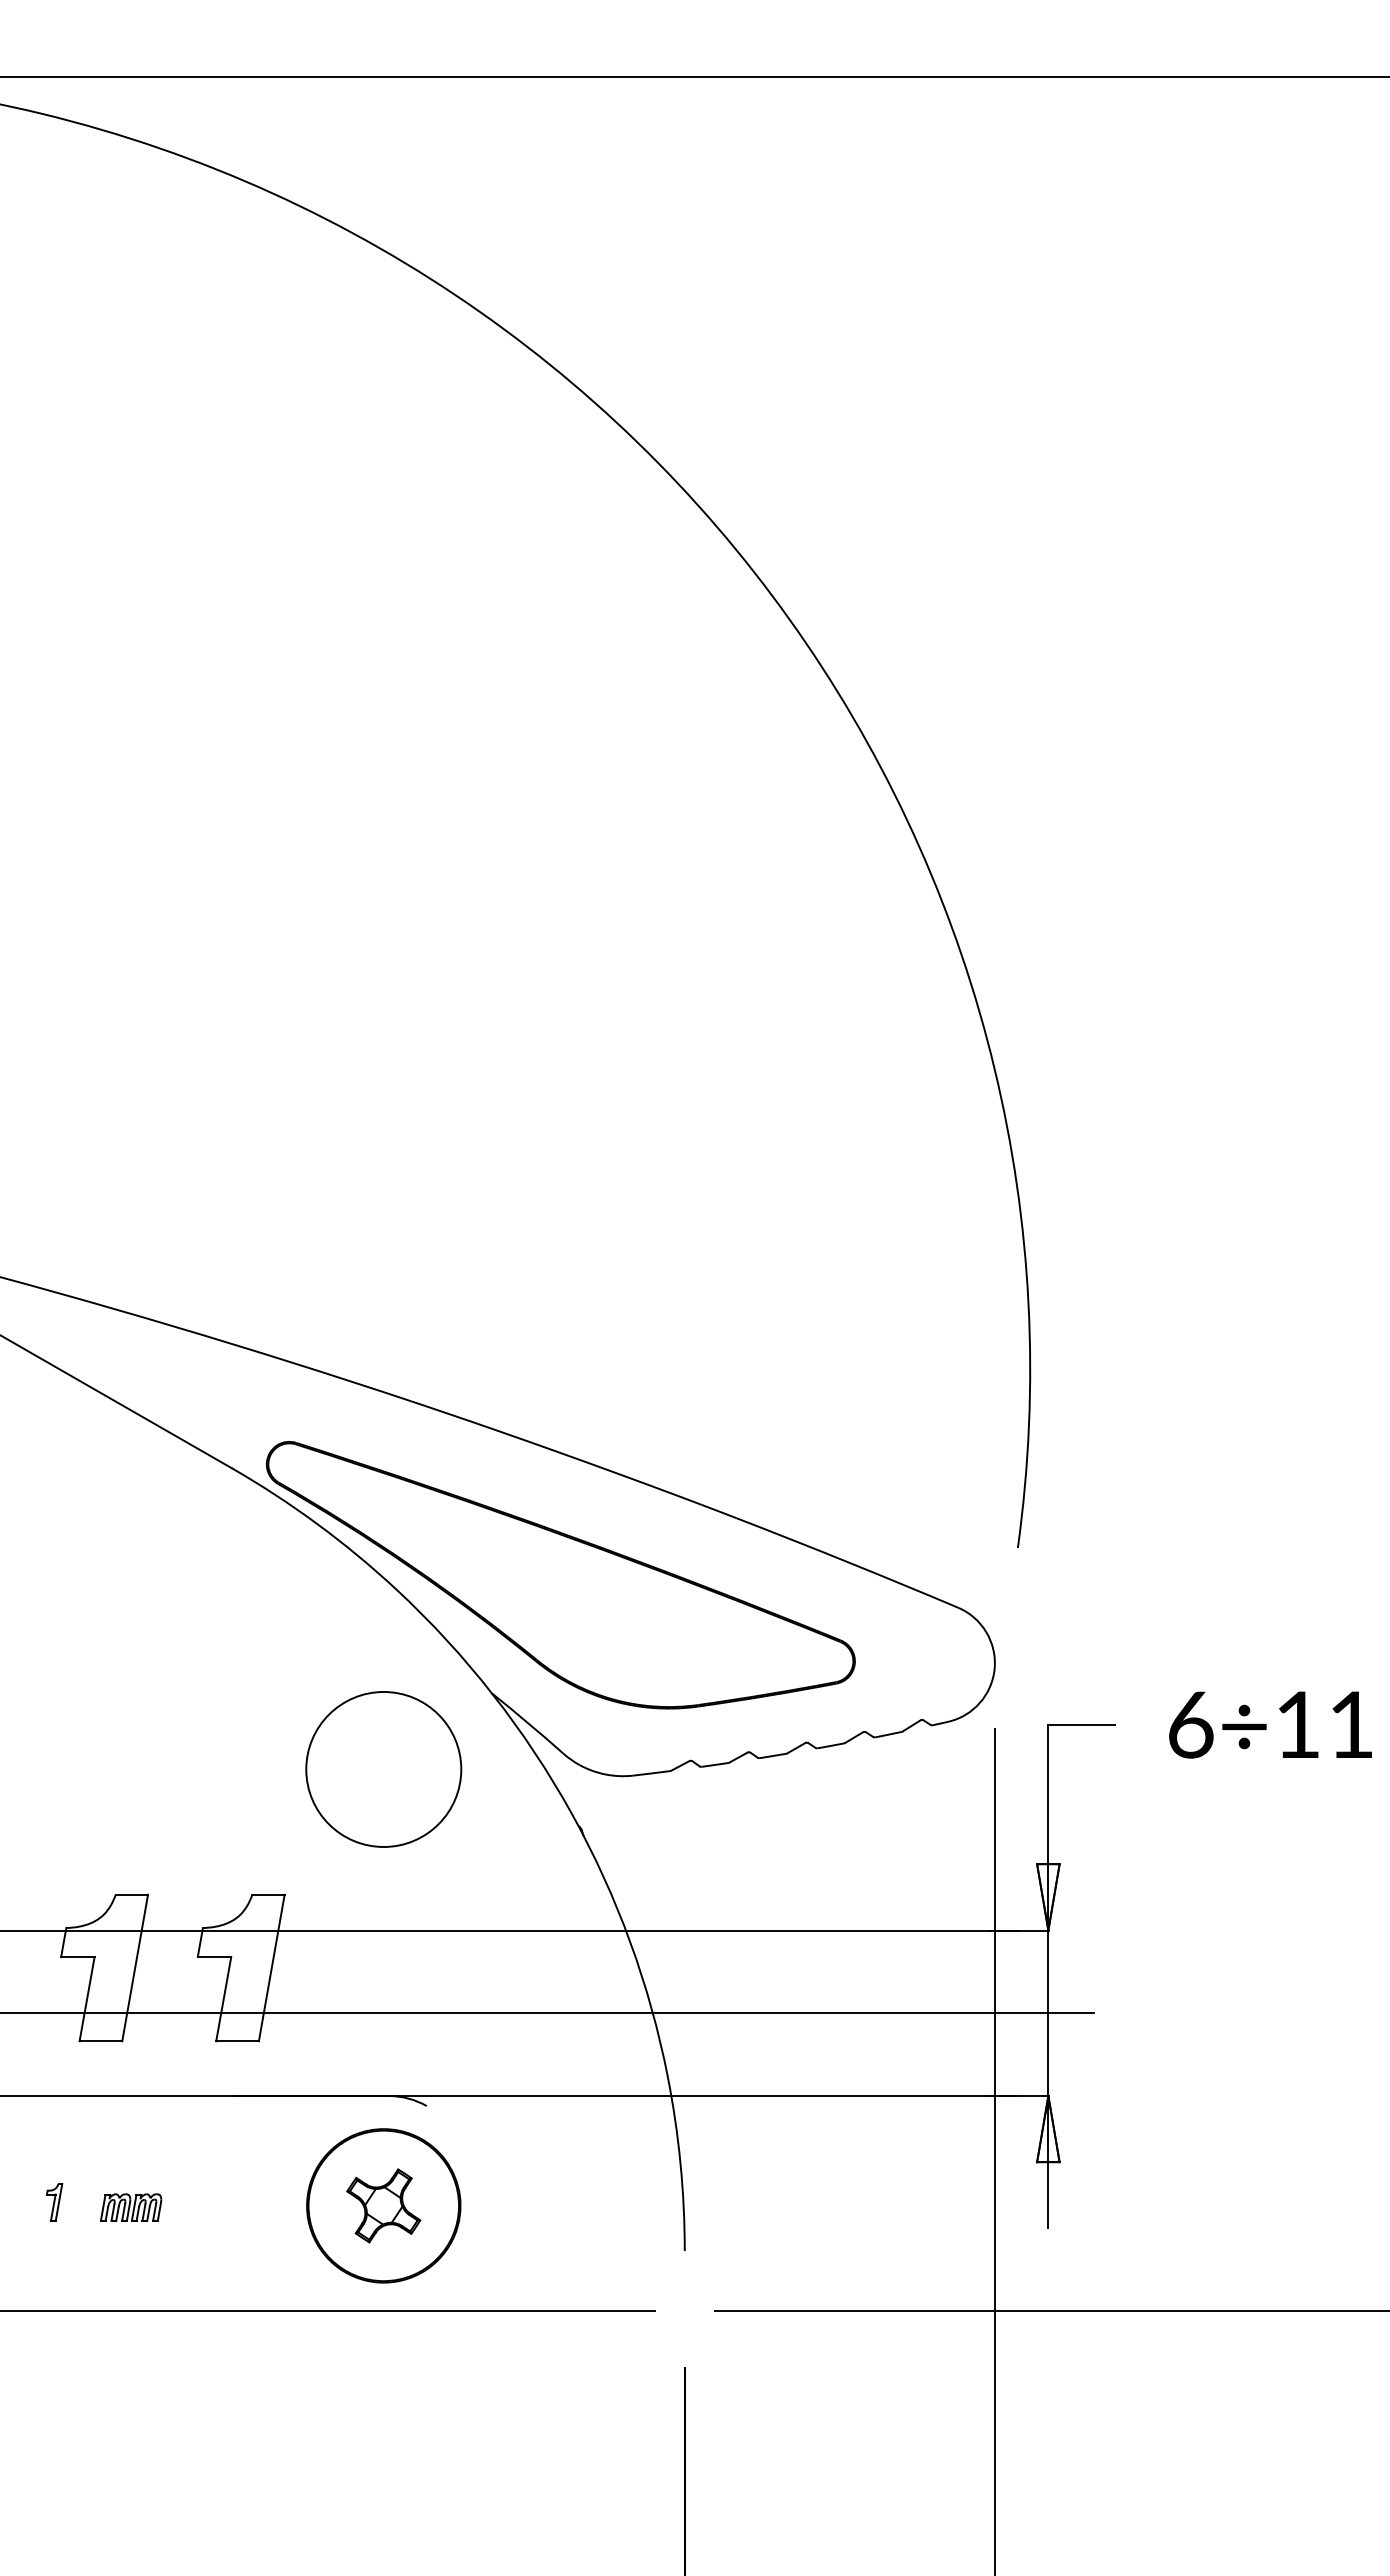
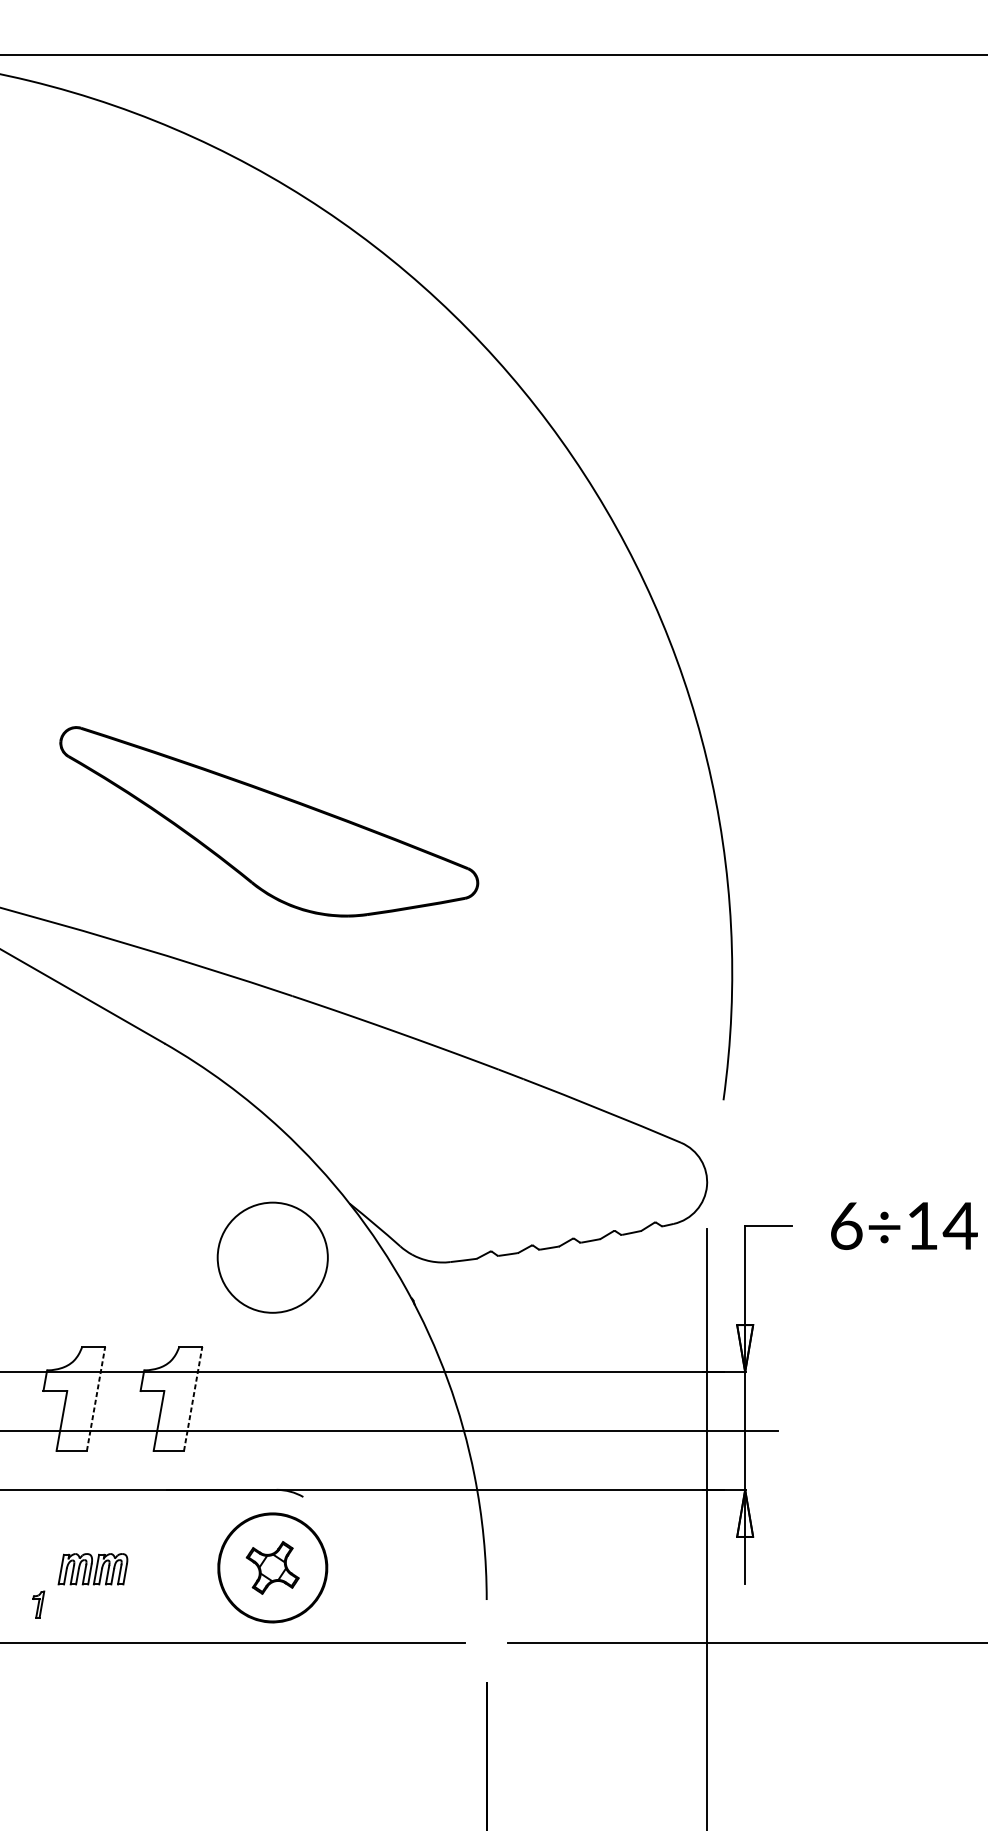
part: (560, 1575) -> (269, 822), moved
text: (1350, 1724) -> (959, 1225), 6÷11 -> 6÷14
line: (135, 1967) -> (96, 1398), solid -> dashed
line: (271, 1967) -> (192, 1398), solid -> dashed
part: (54, 2202) -> (38, 1604), moved
part: (131, 2207) -> (93, 1569), size x1.6

